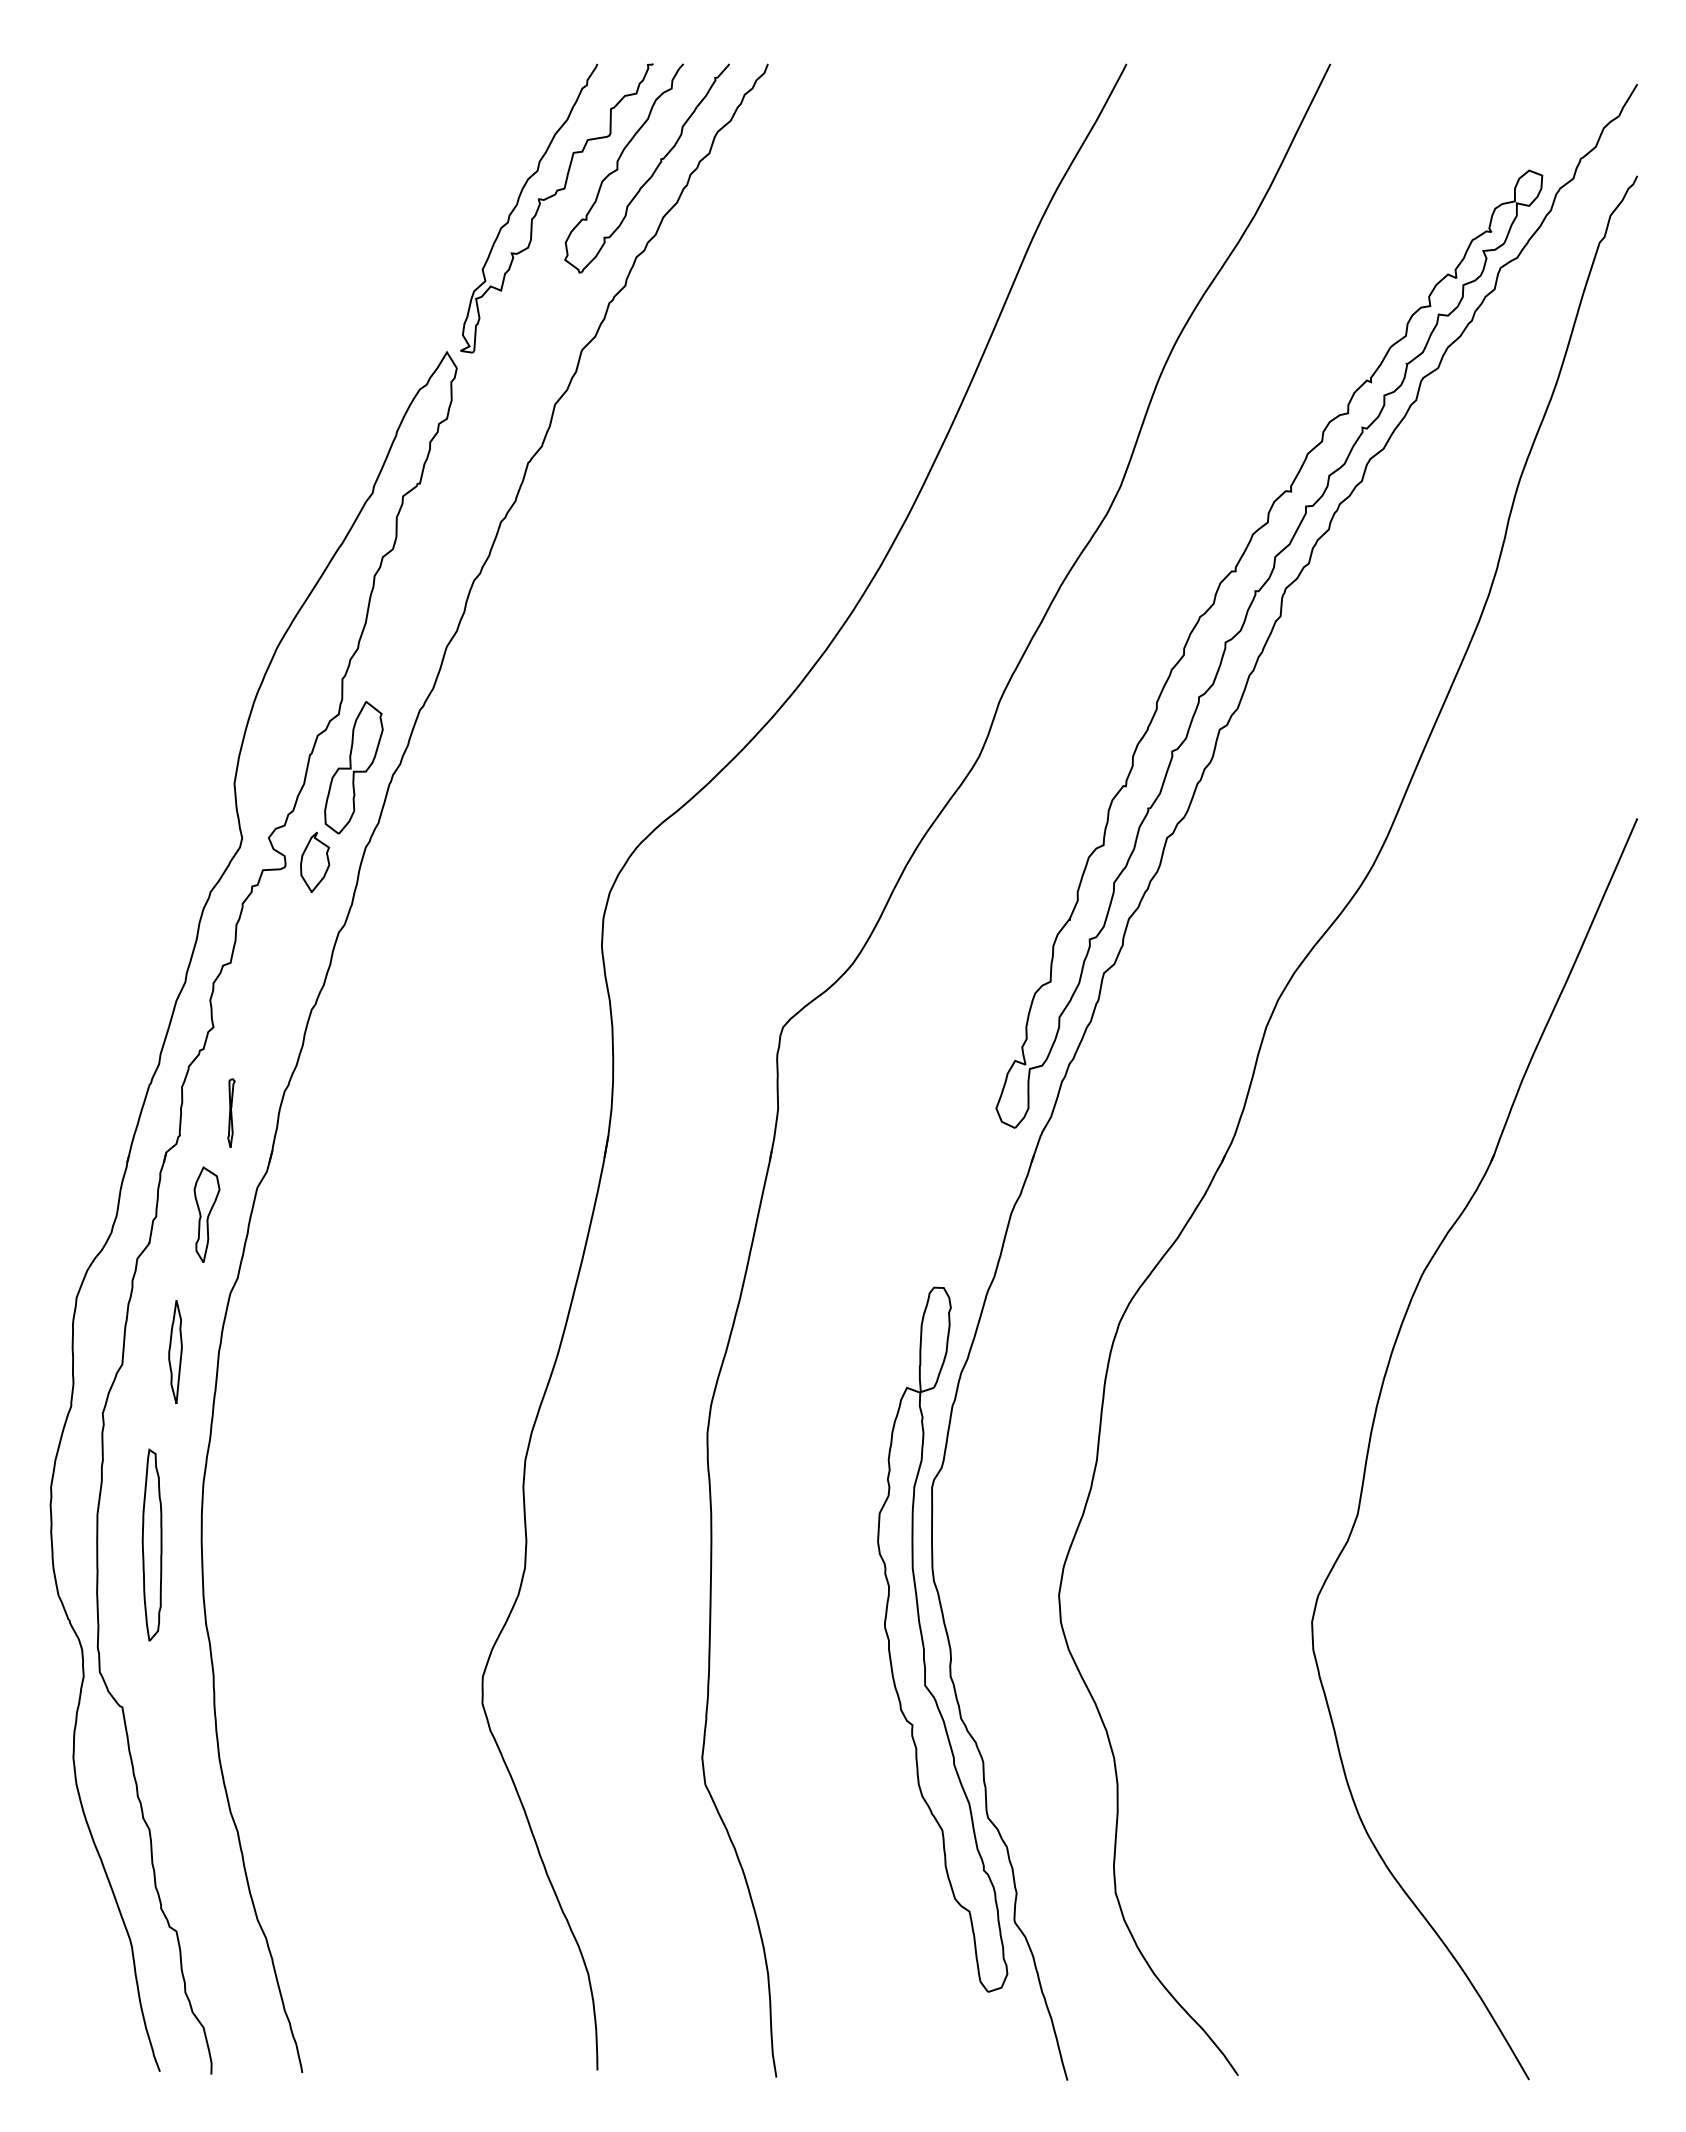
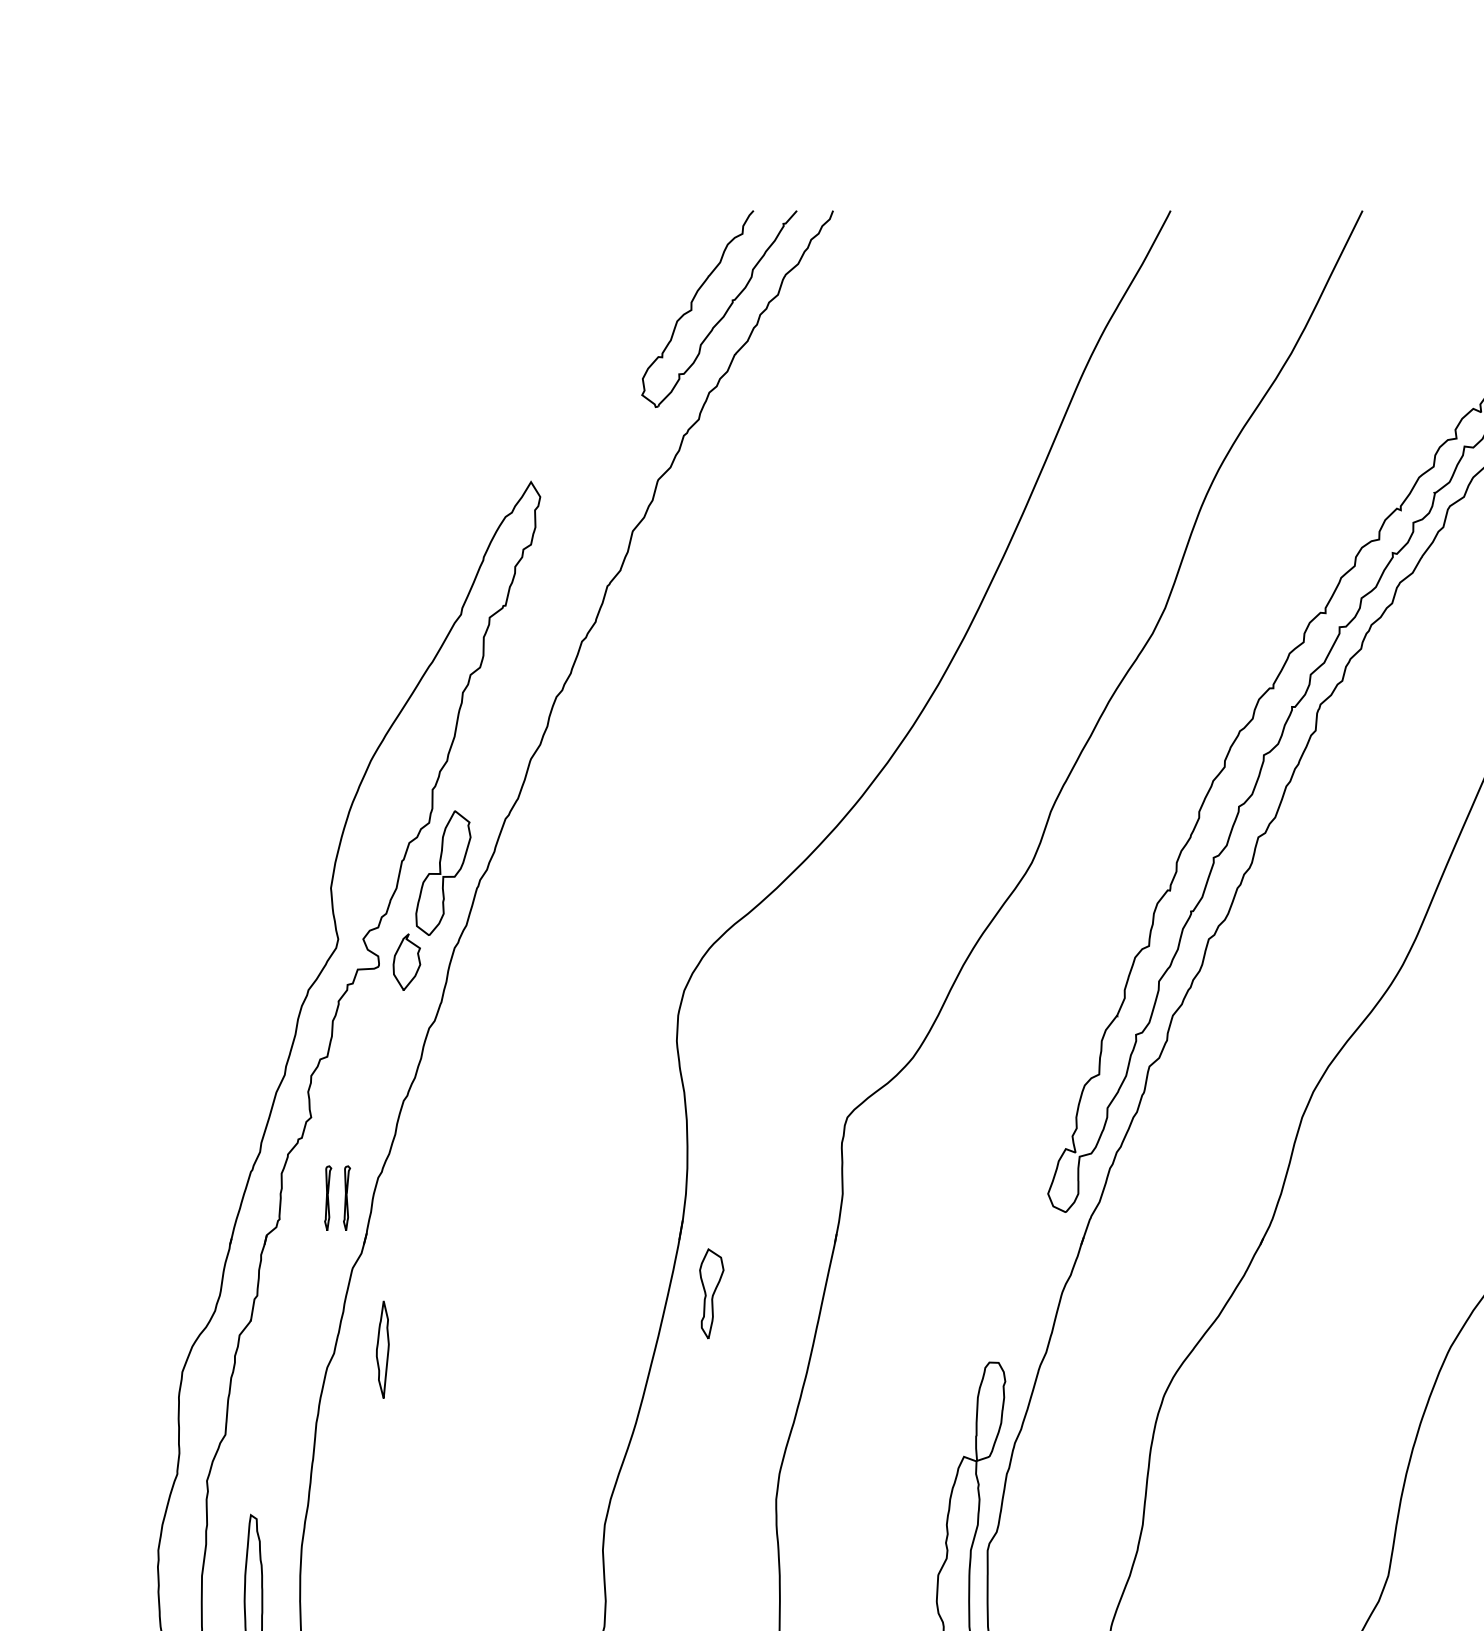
part: (551, 197) -> (629, 336), removed
part: (251, 1112) -> (347, 1197), added
part: (206, 1214) -> (711, 1293), moved
part: (175, 1351) -> (382, 1349), moved

